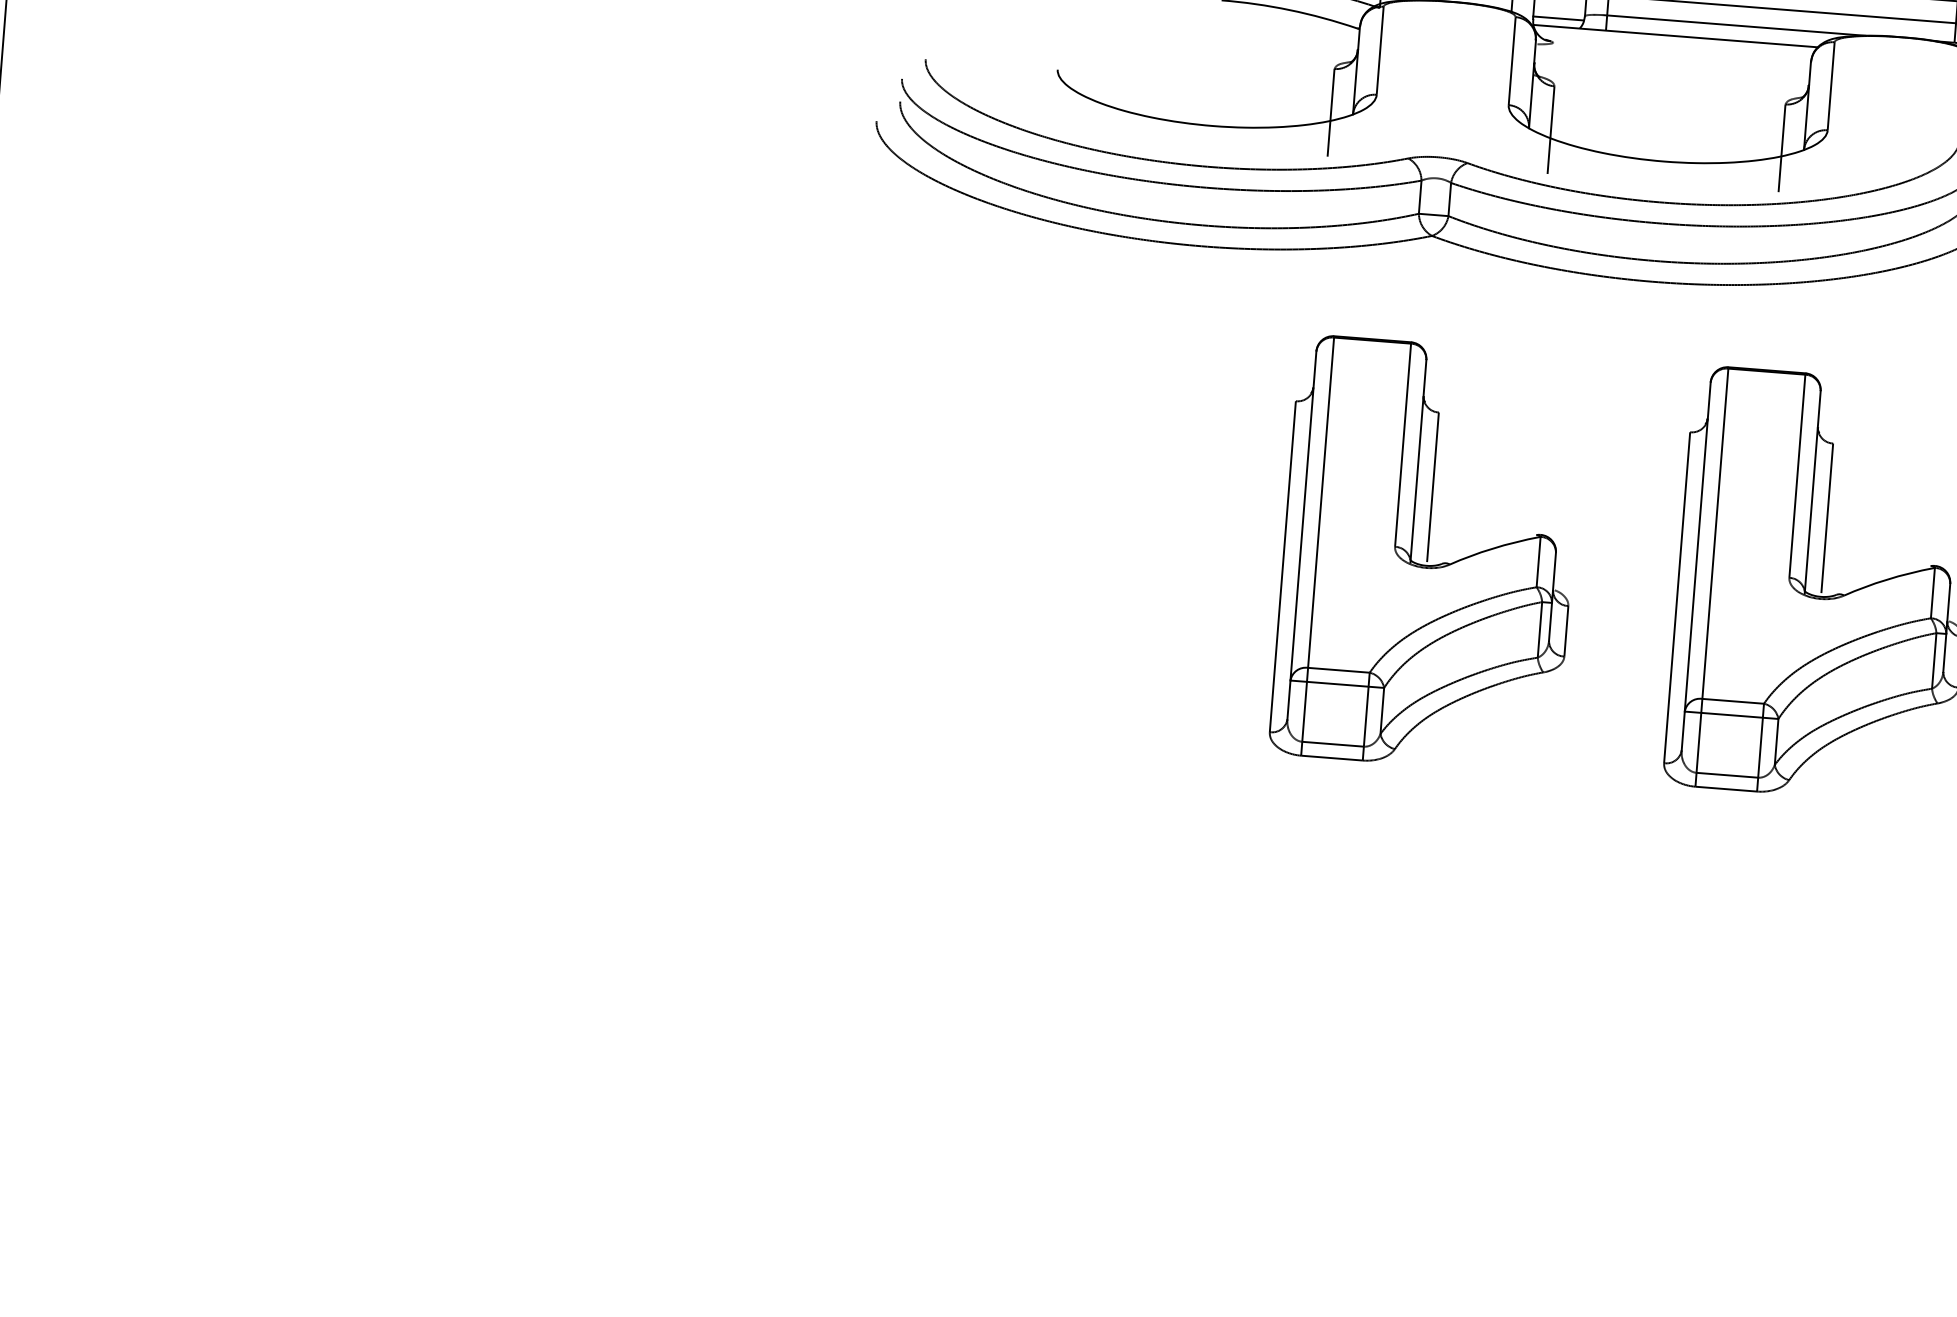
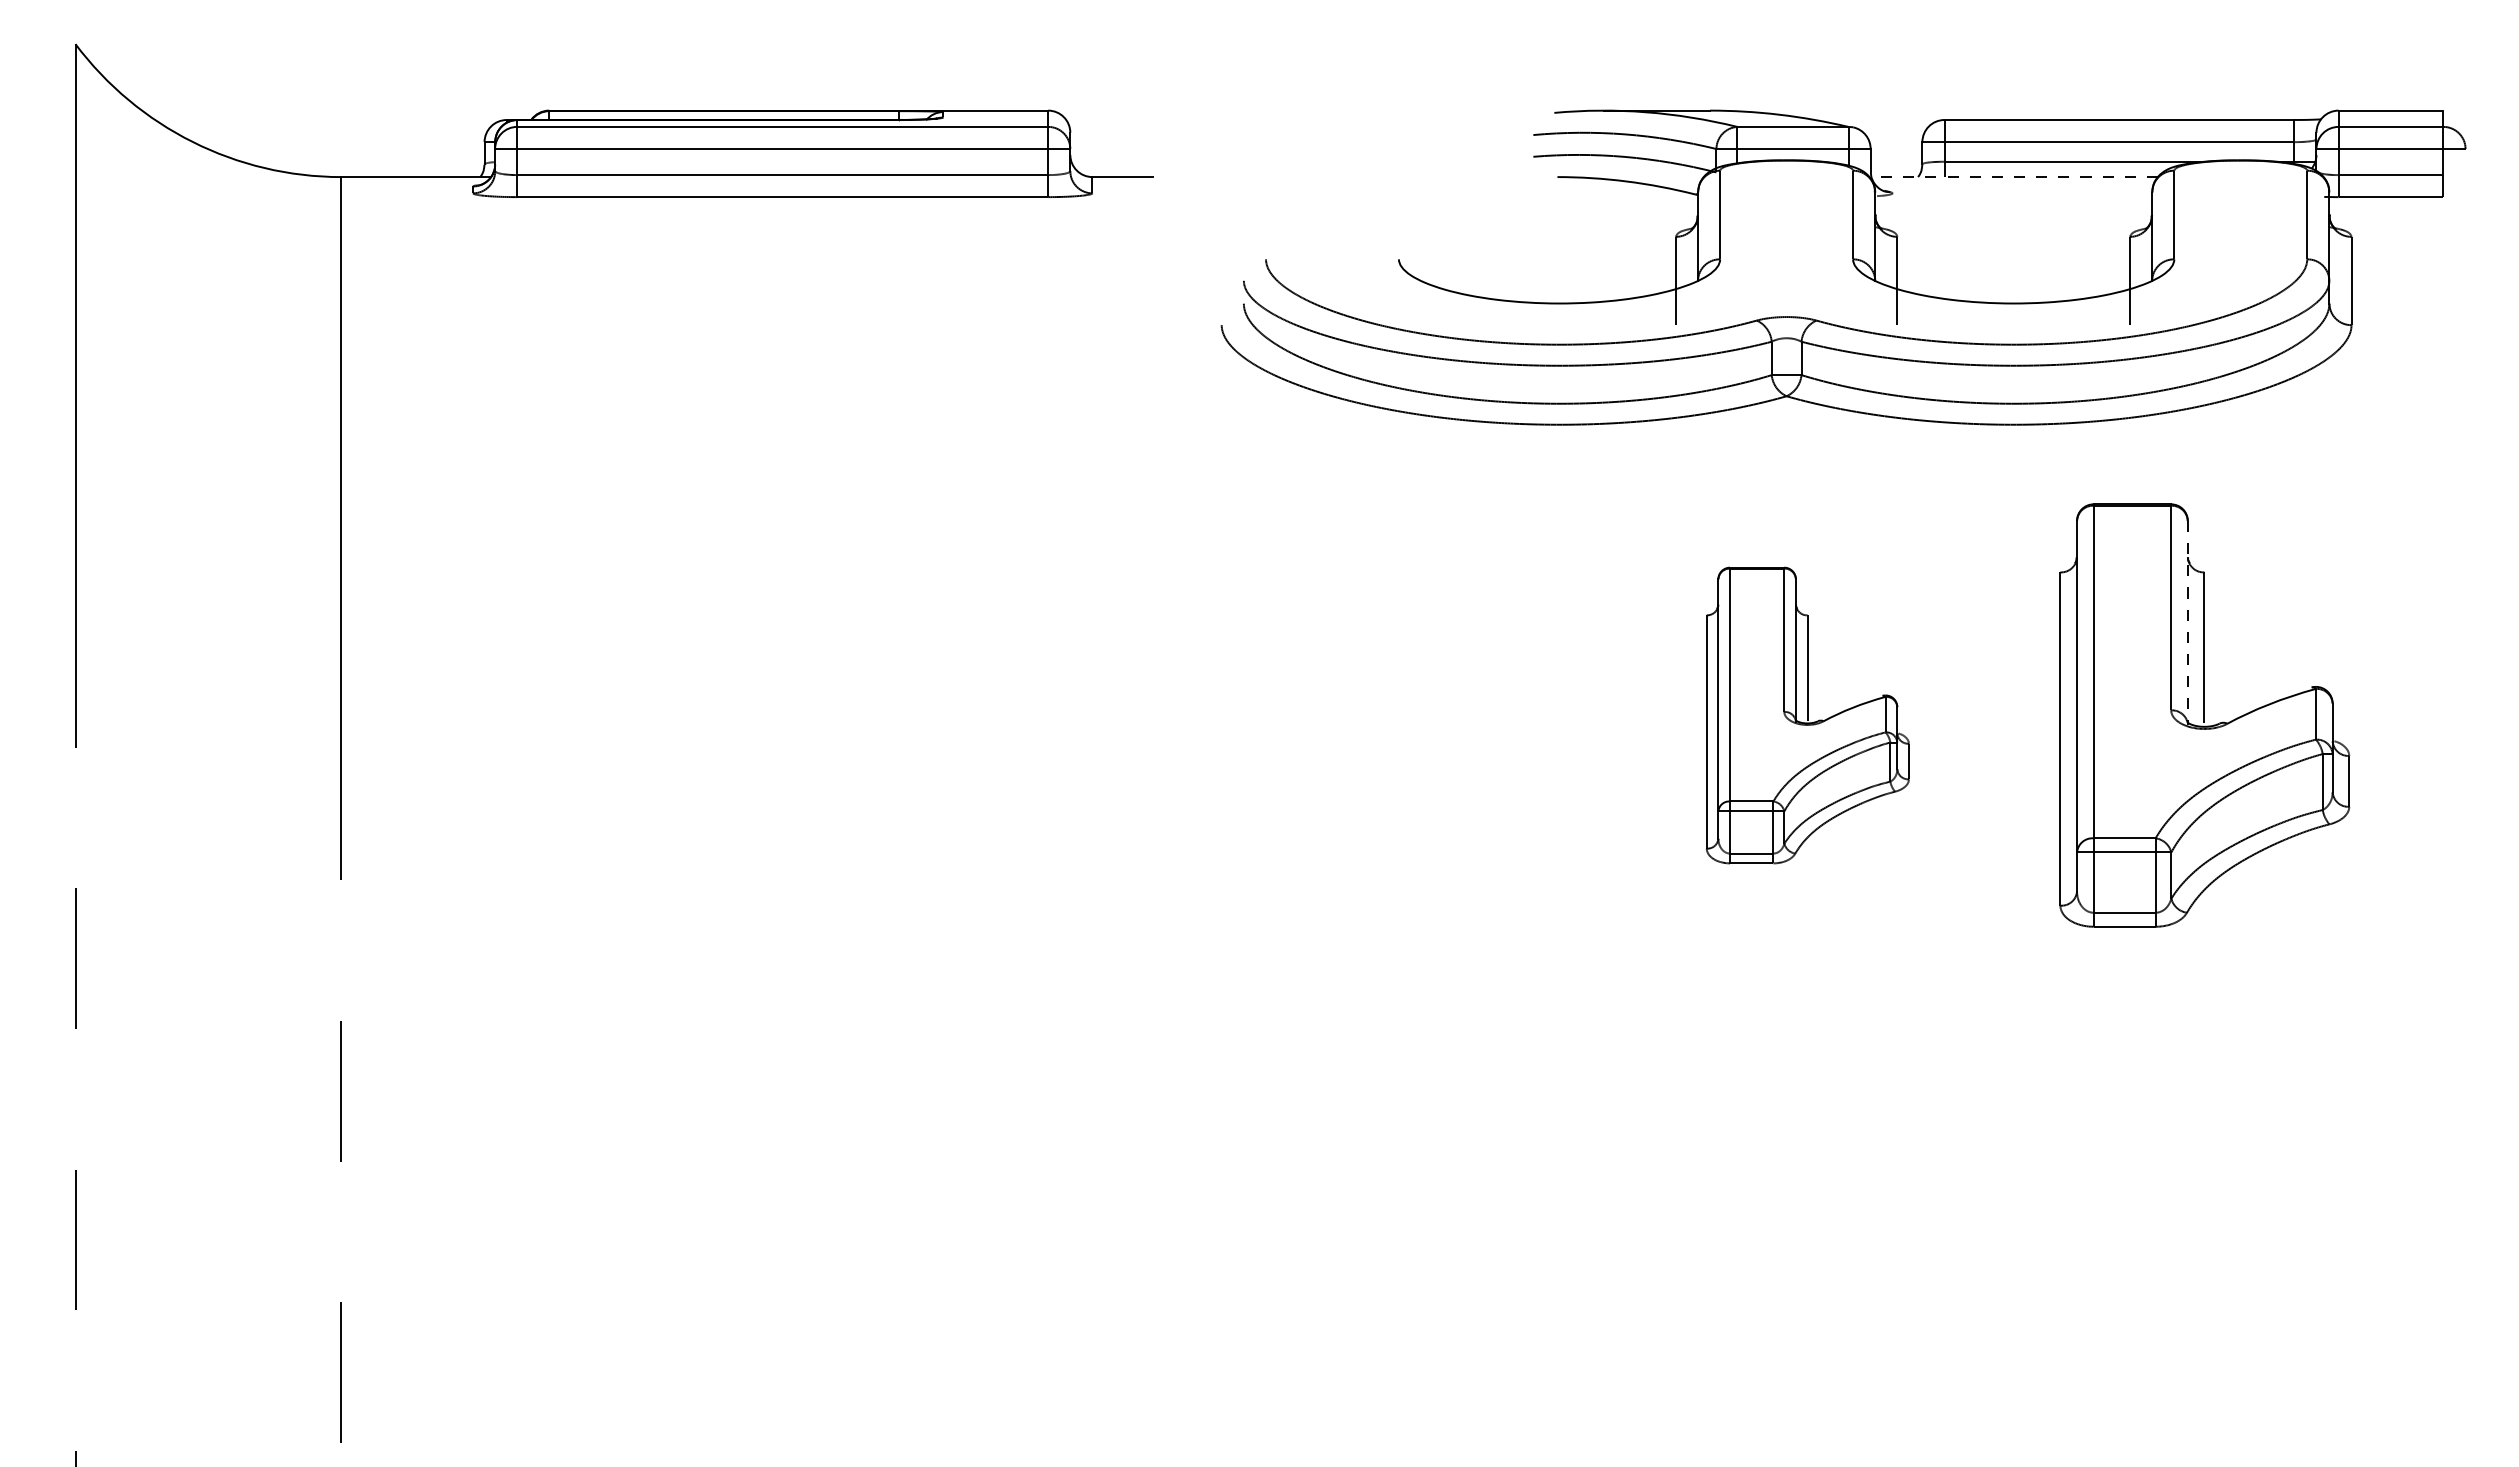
line: (1557, 18) -> (1895, 168), removed
line: (1675, 36) -> (2014, 177), solid -> dashed
line: (1812, 491) -> (2187, 622), solid -> dashed
part: (1427, 554) -> (1807, 715), size x0.7

